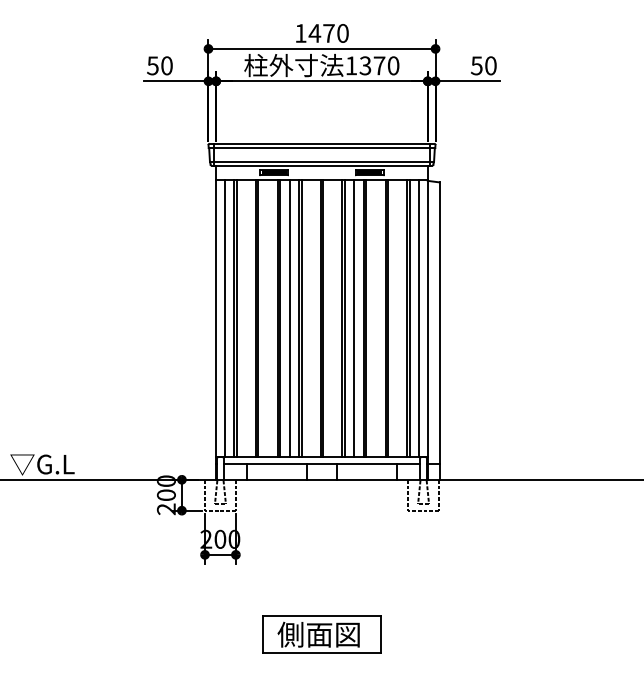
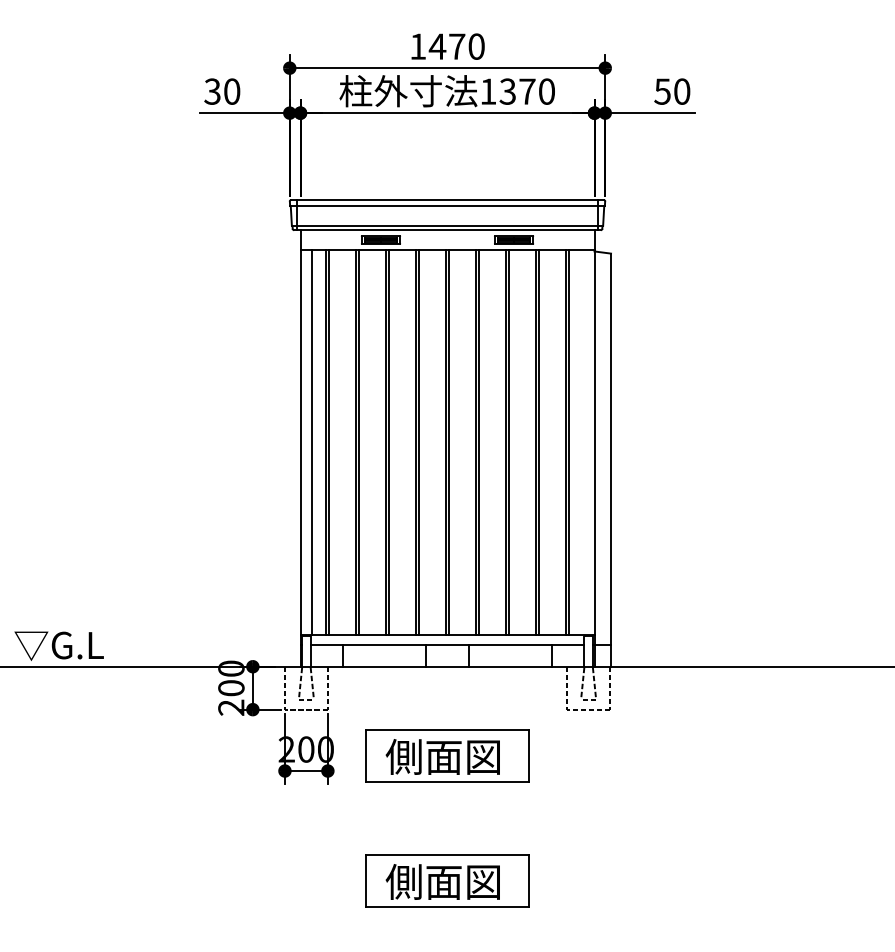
text: (152, 65) -> (212, 91), 50 -> 30
line: (289, 318) -> (402, 442), removed
line: (354, 318) -> (492, 442), removed
line: (419, 318) -> (582, 442), removed
part: (322, 543) -> (447, 755), added

